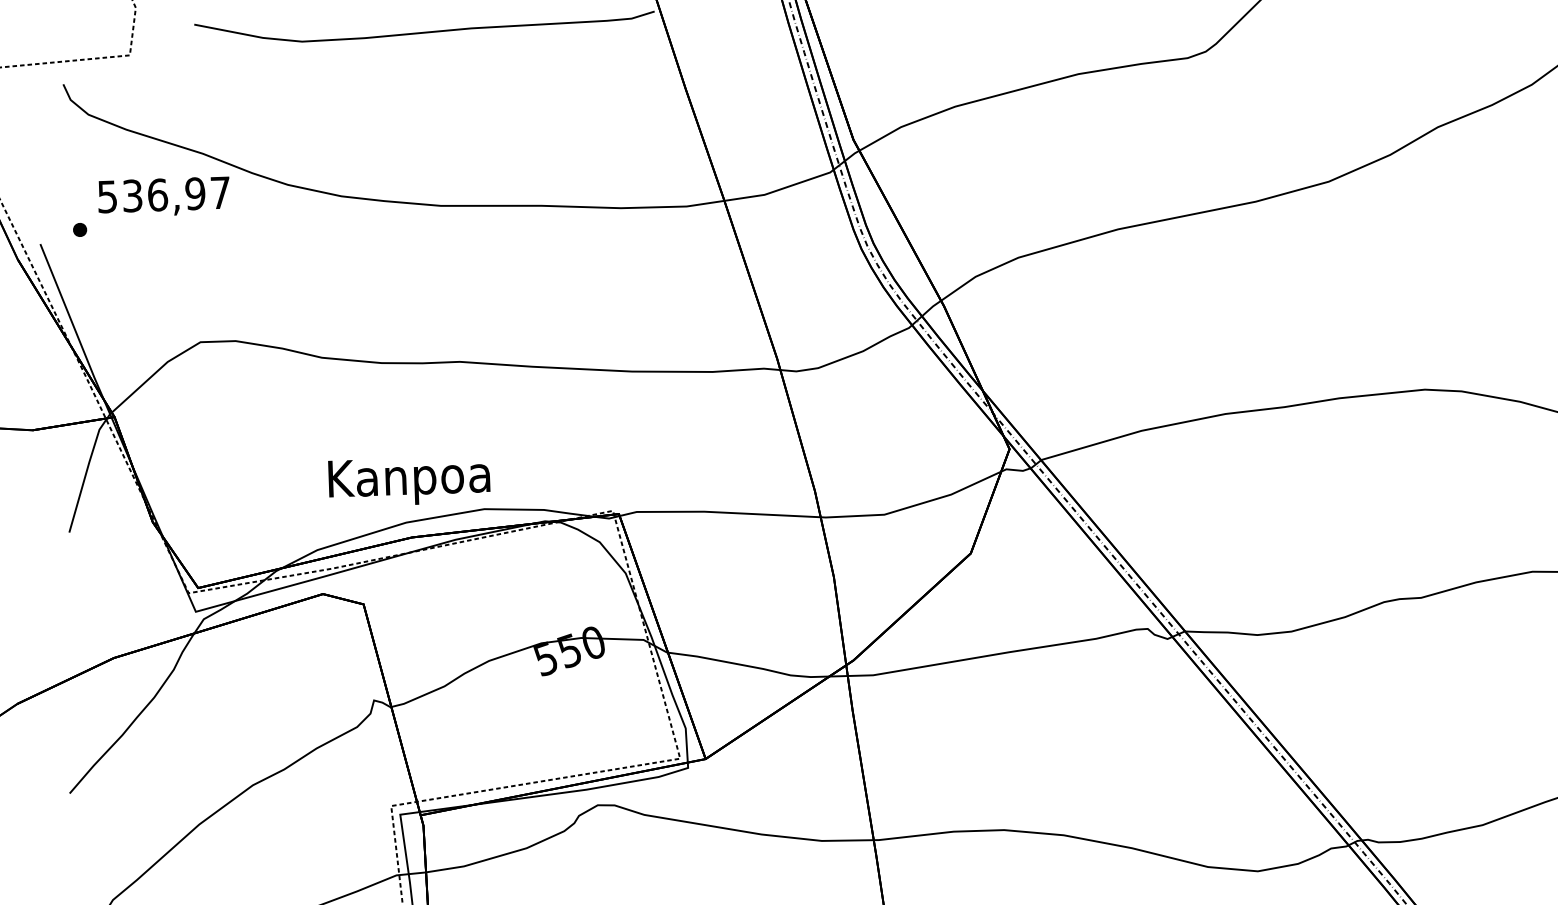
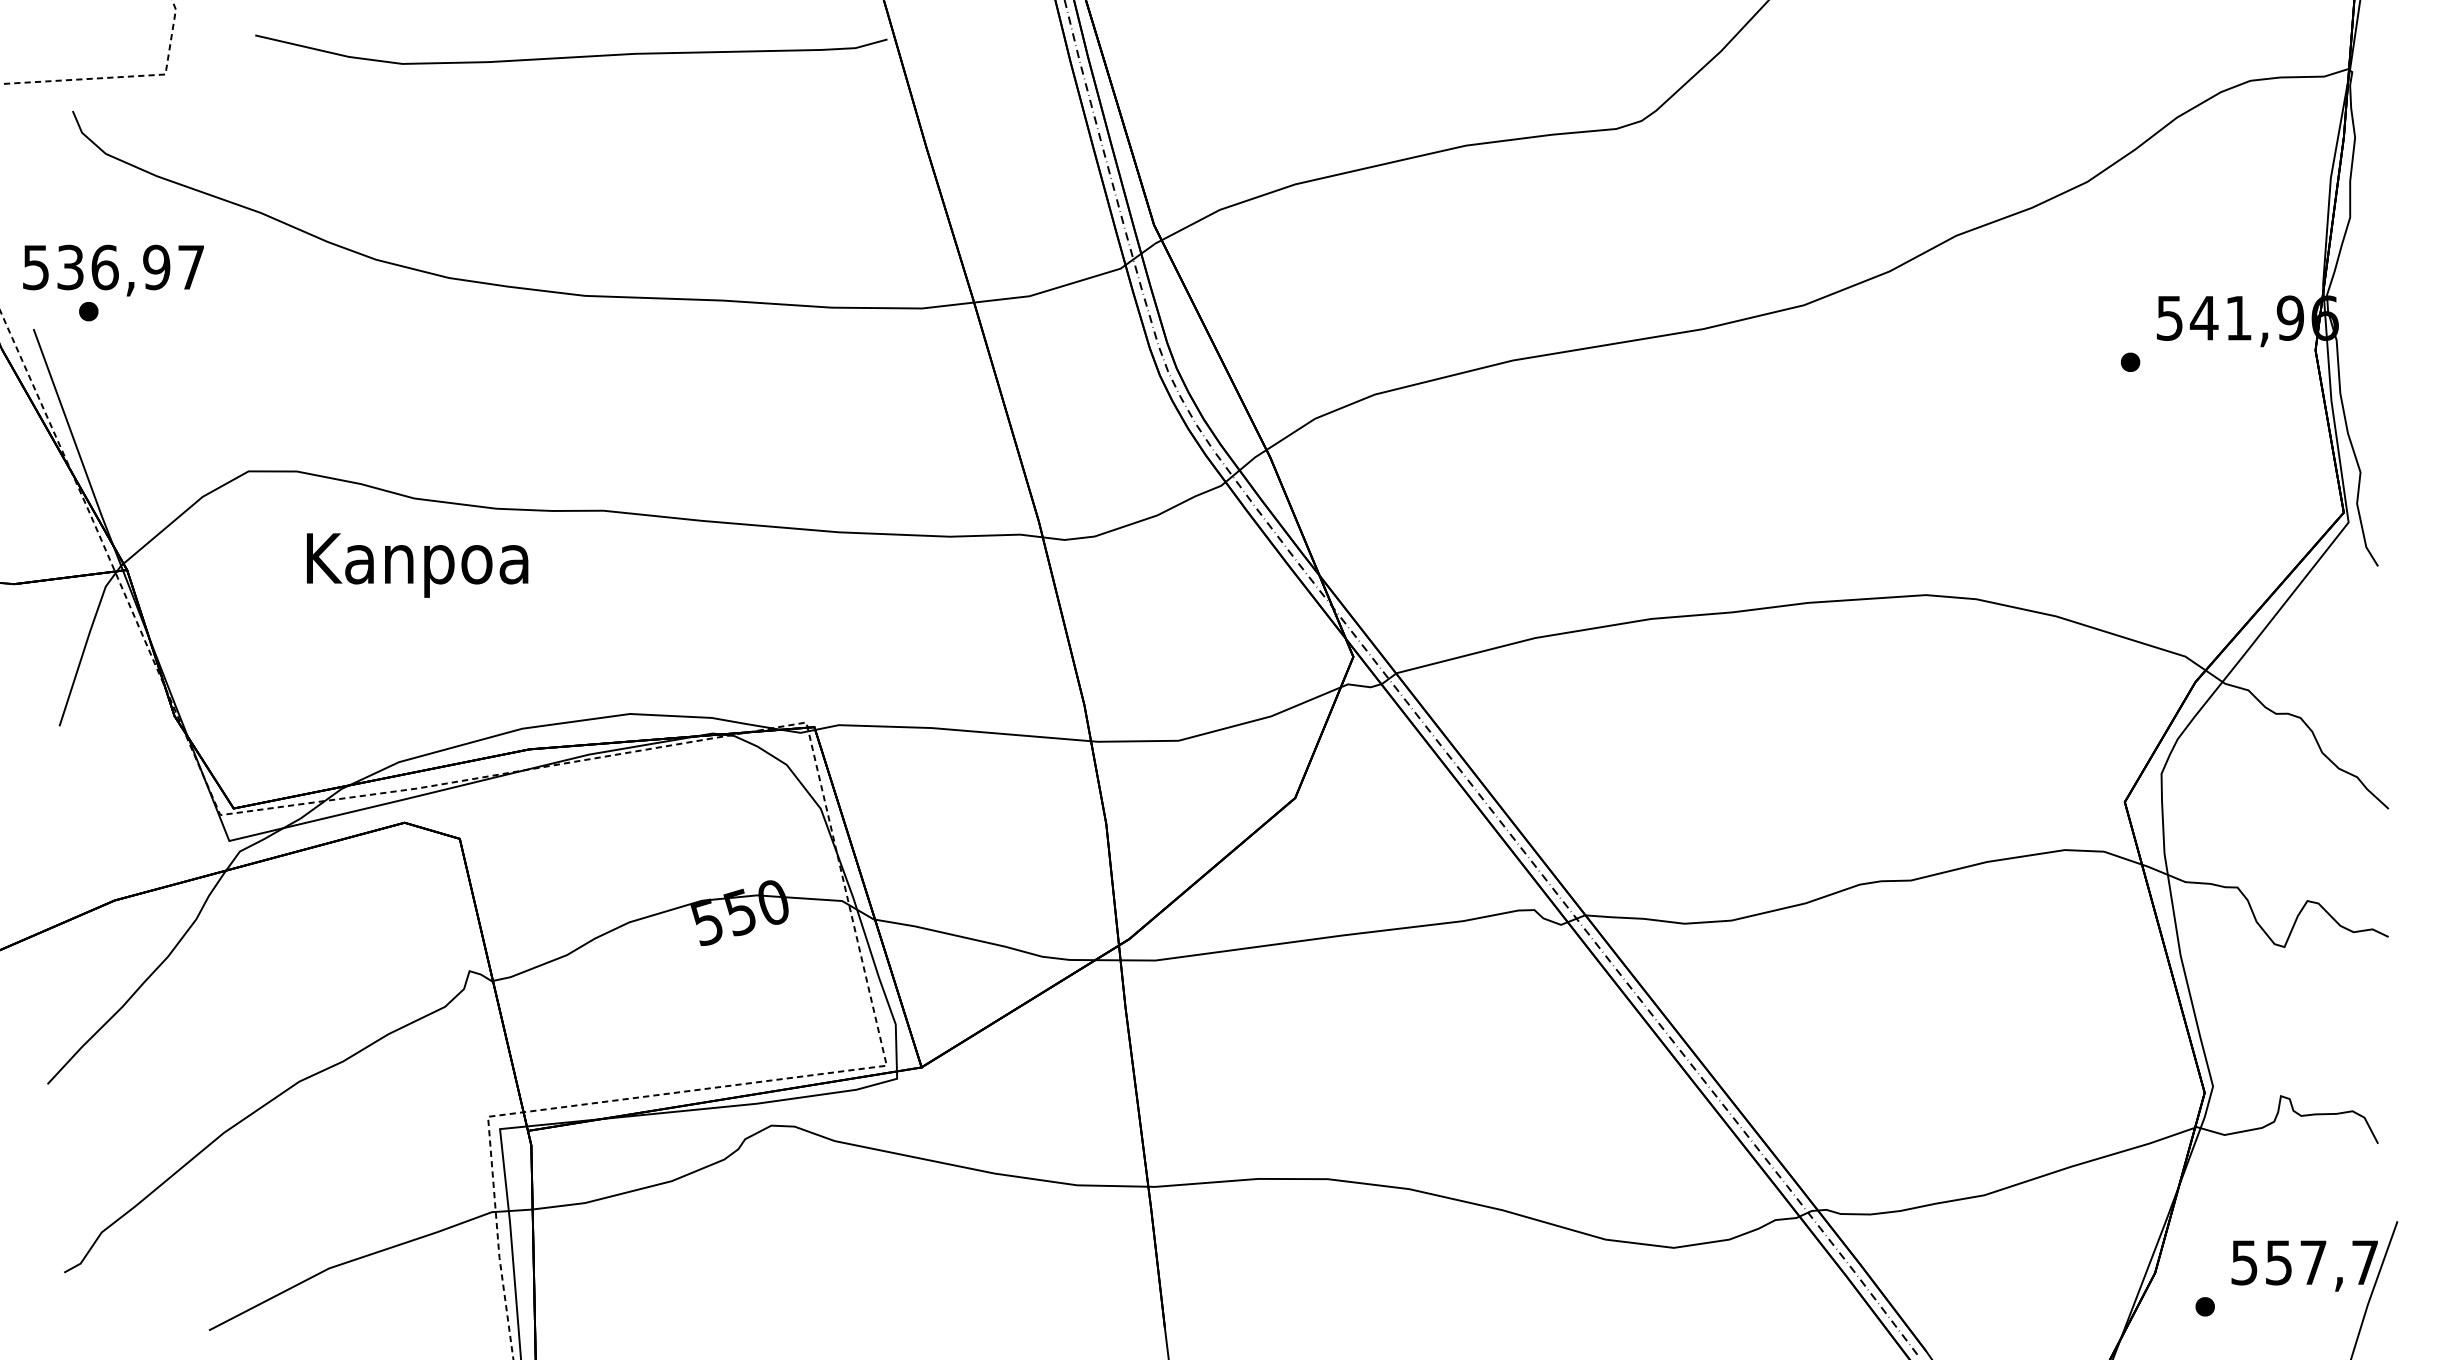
text: (164, 197) -> (113, 270), moved
text: (409, 481) -> (417, 565), moved

